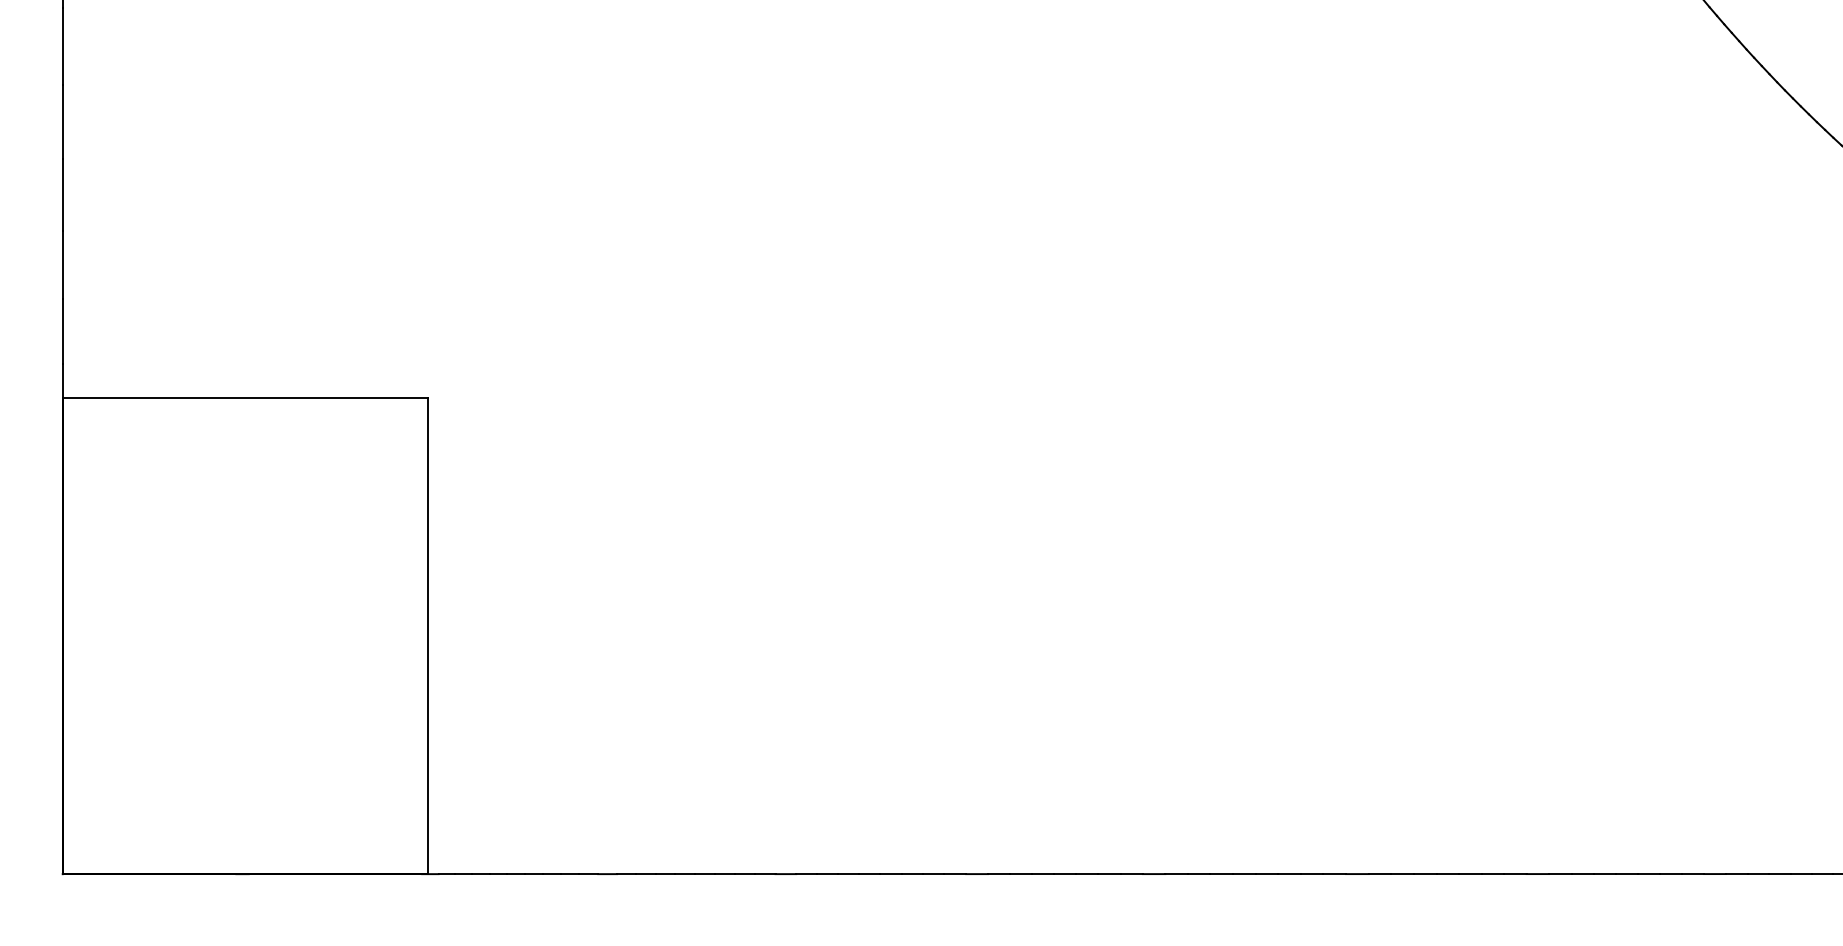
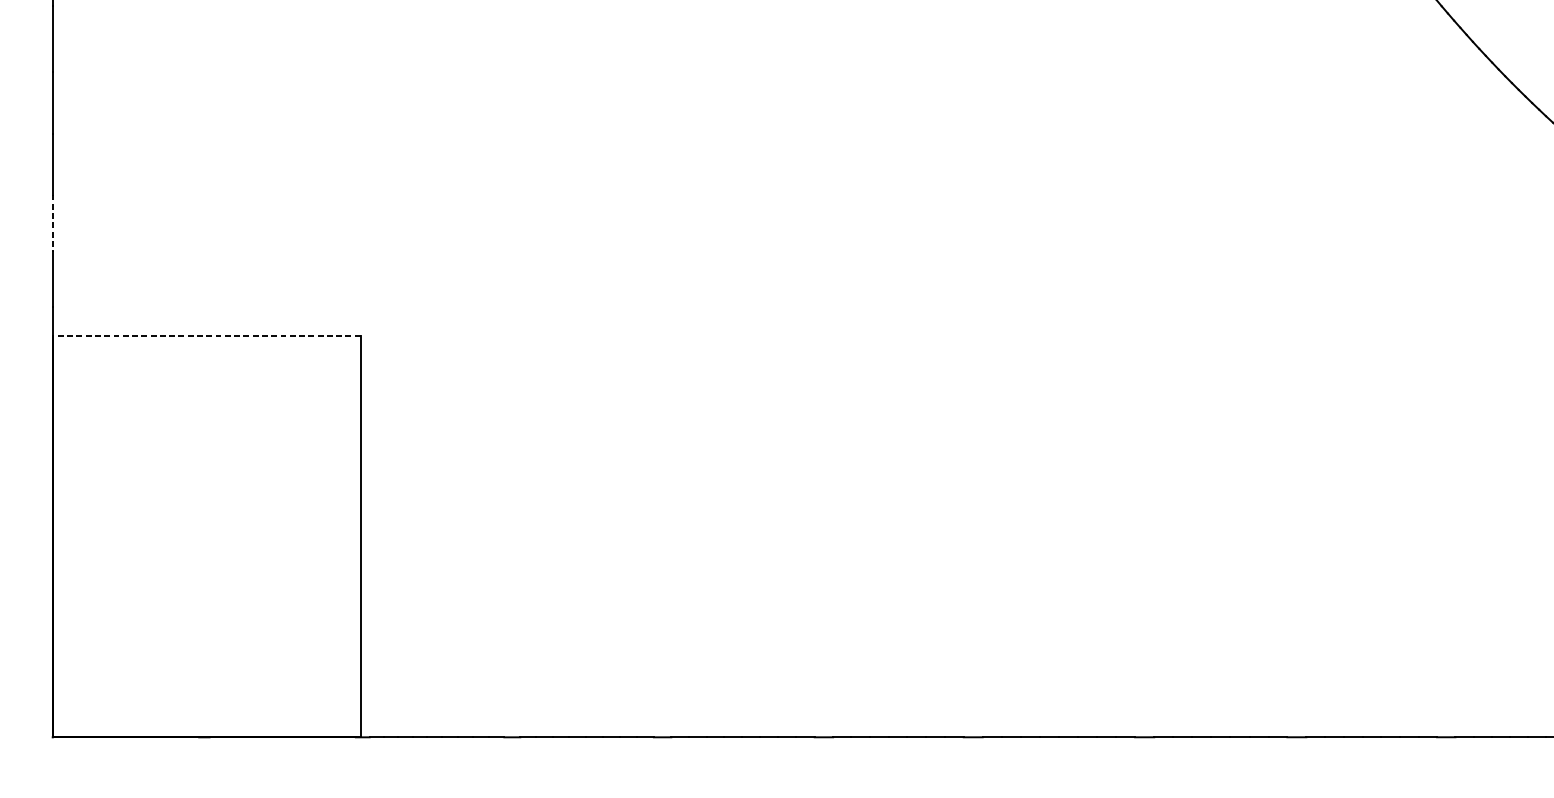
line: (62, 265) -> (52, 223), solid -> dashed
line: (245, 398) -> (206, 336), solid -> dashed

